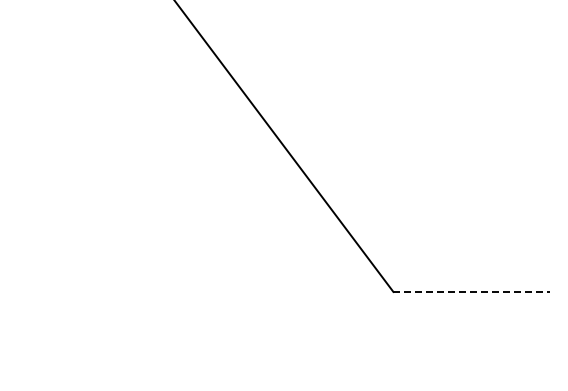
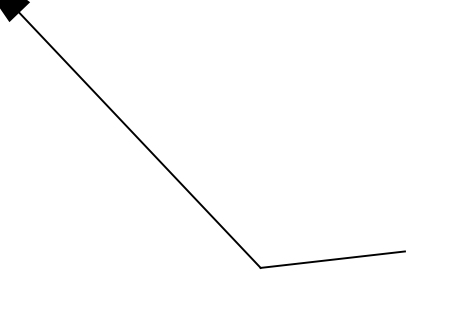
line: (471, 291) -> (332, 259), dashed -> solid

